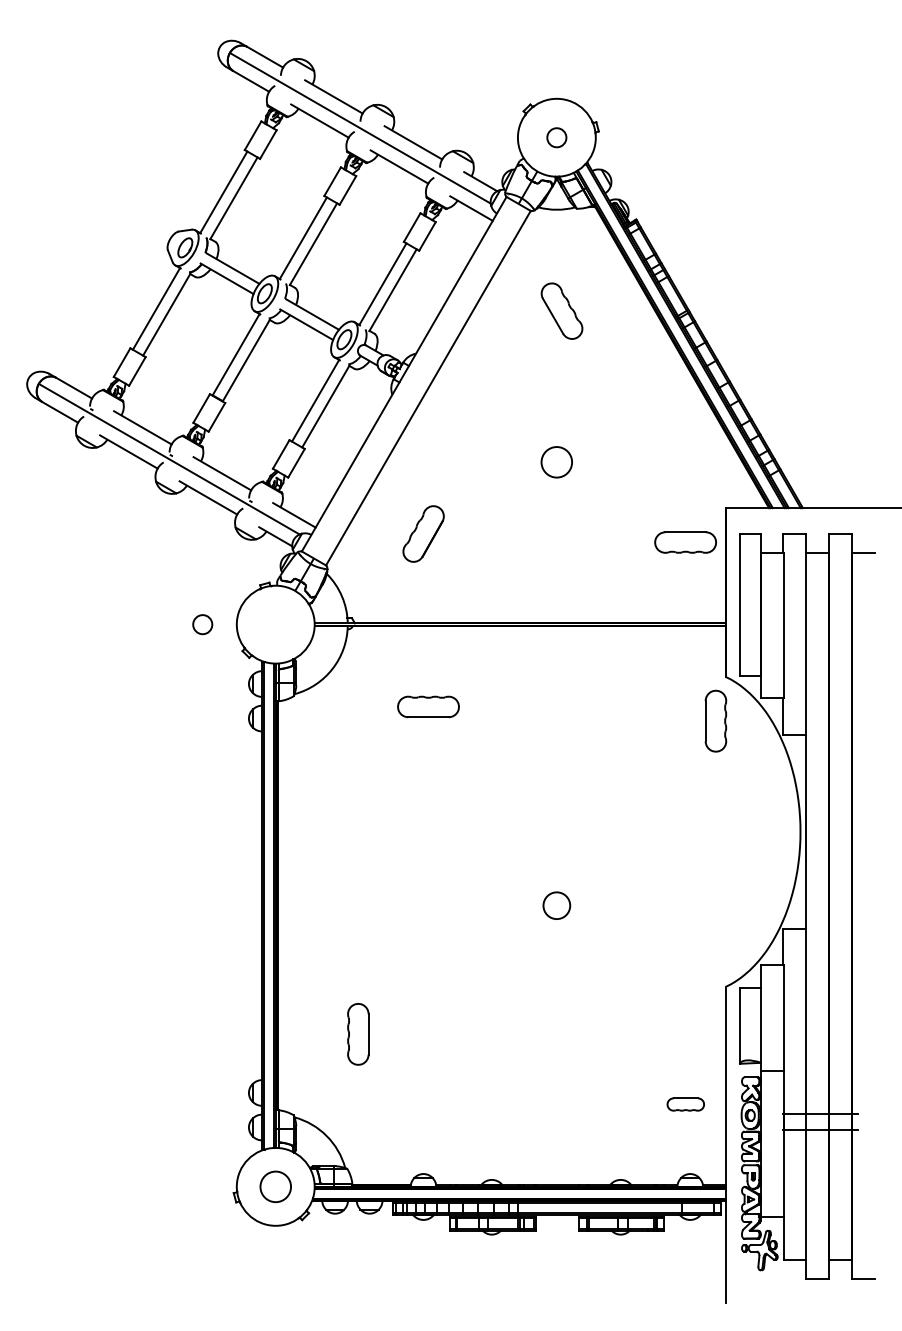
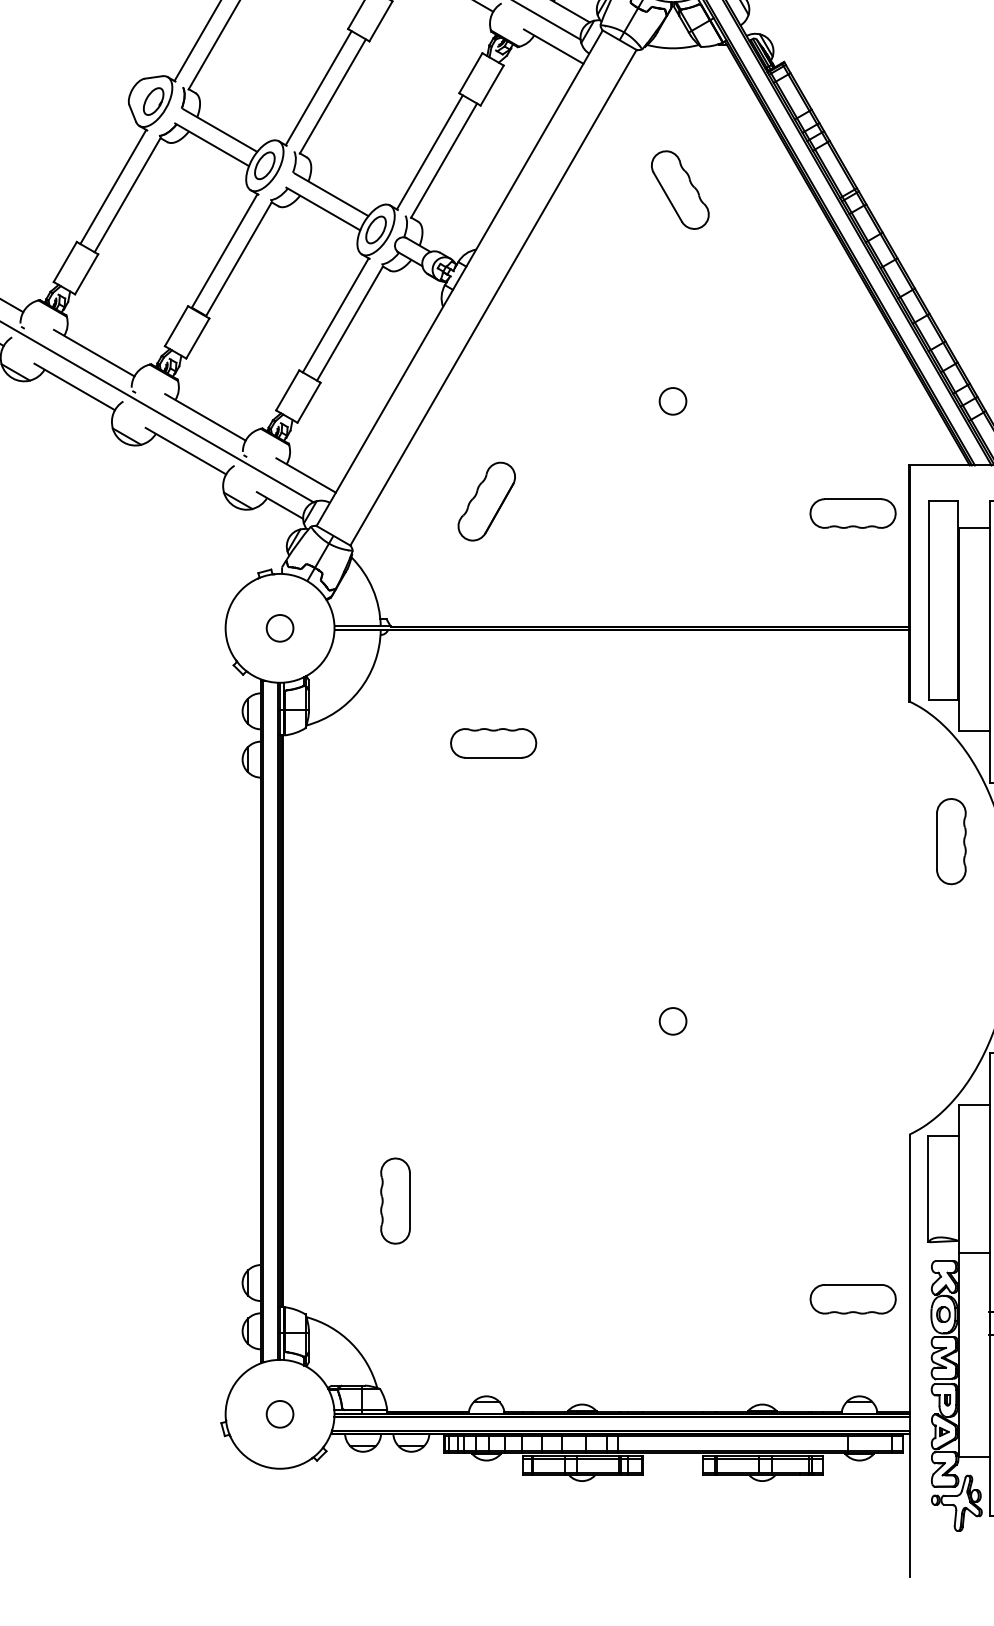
circle: (556, 461) -> (672, 400), size x0.62
circle: (202, 624) -> (279, 628), moved
part: (715, 720) -> (950, 840), moved
circle: (556, 905) -> (672, 1020), size x0.71
part: (685, 1104) -> (852, 1299), size x1.67
circle: (275, 1186) -> (279, 1413), size x0.62

